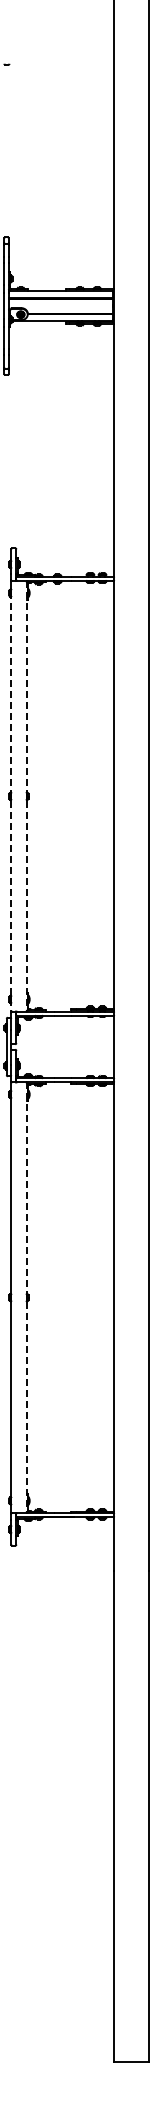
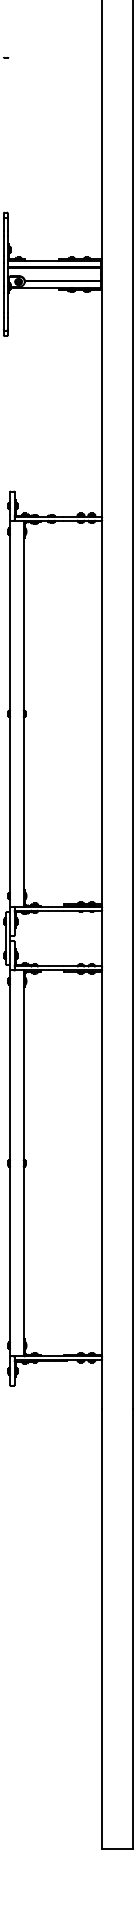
line: (11, 796) -> (10, 714), dashed -> solid
line: (26, 796) -> (23, 714), dashed -> solid
line: (26, 1298) -> (23, 1164), dashed -> solid

